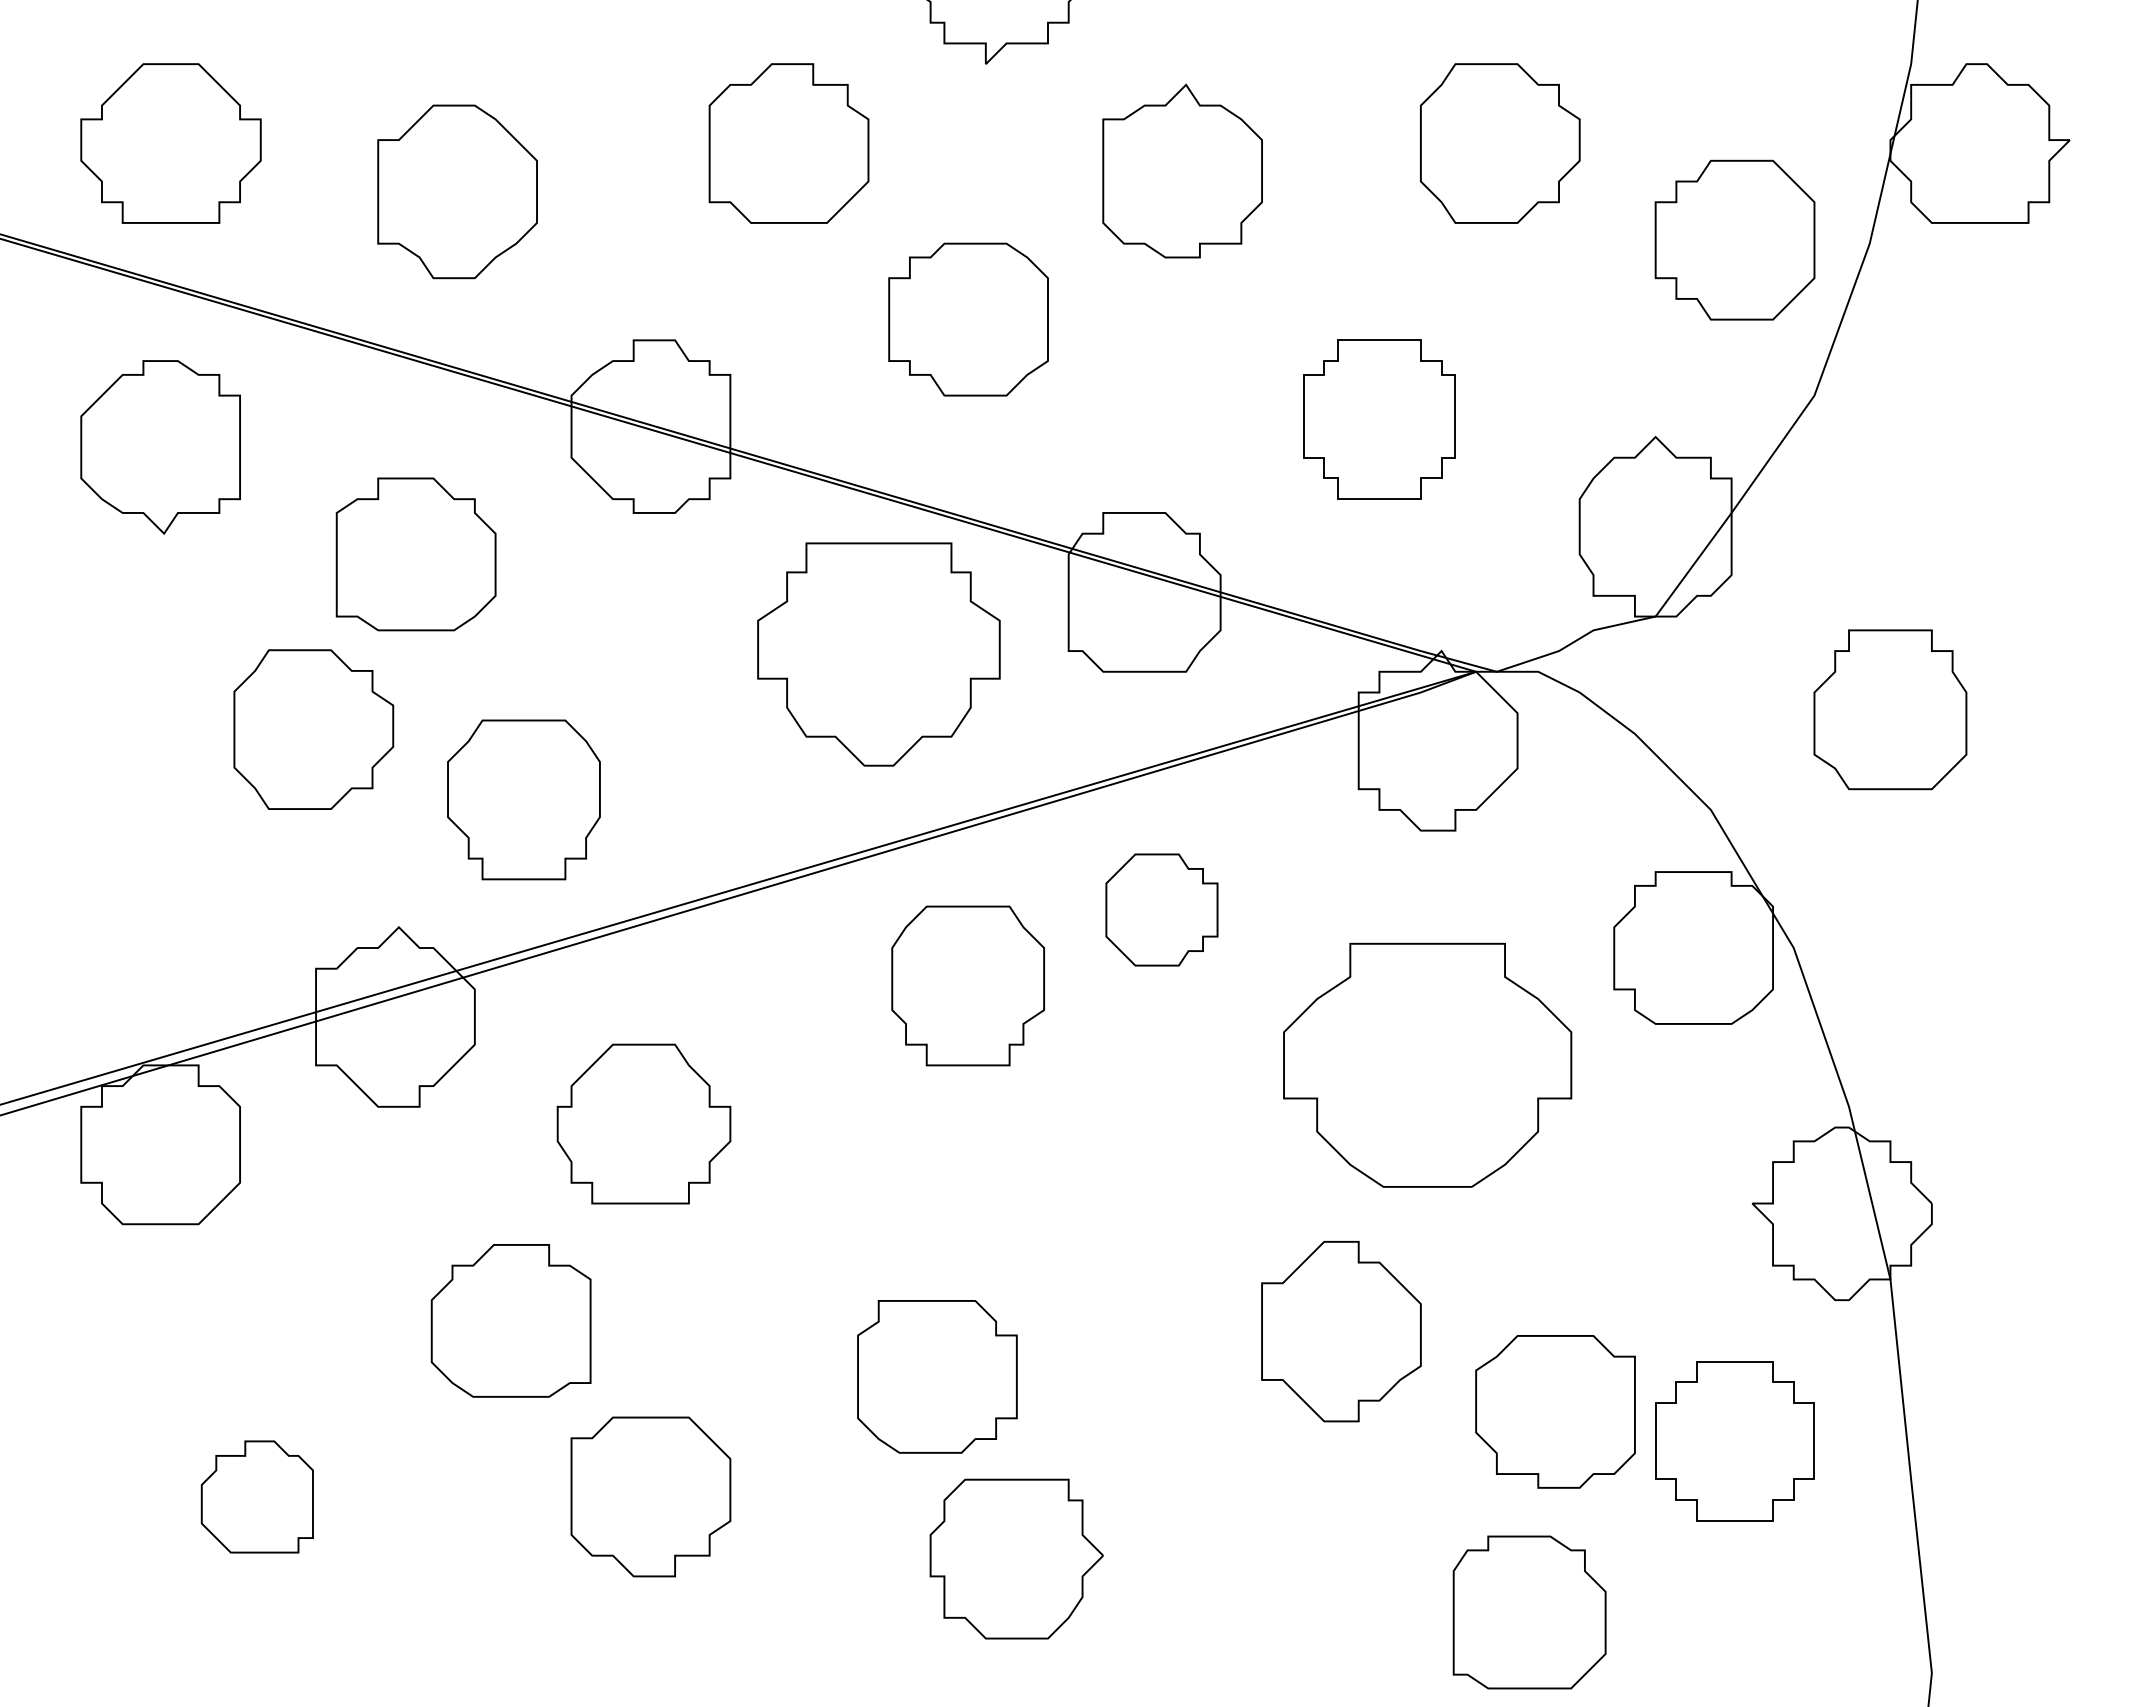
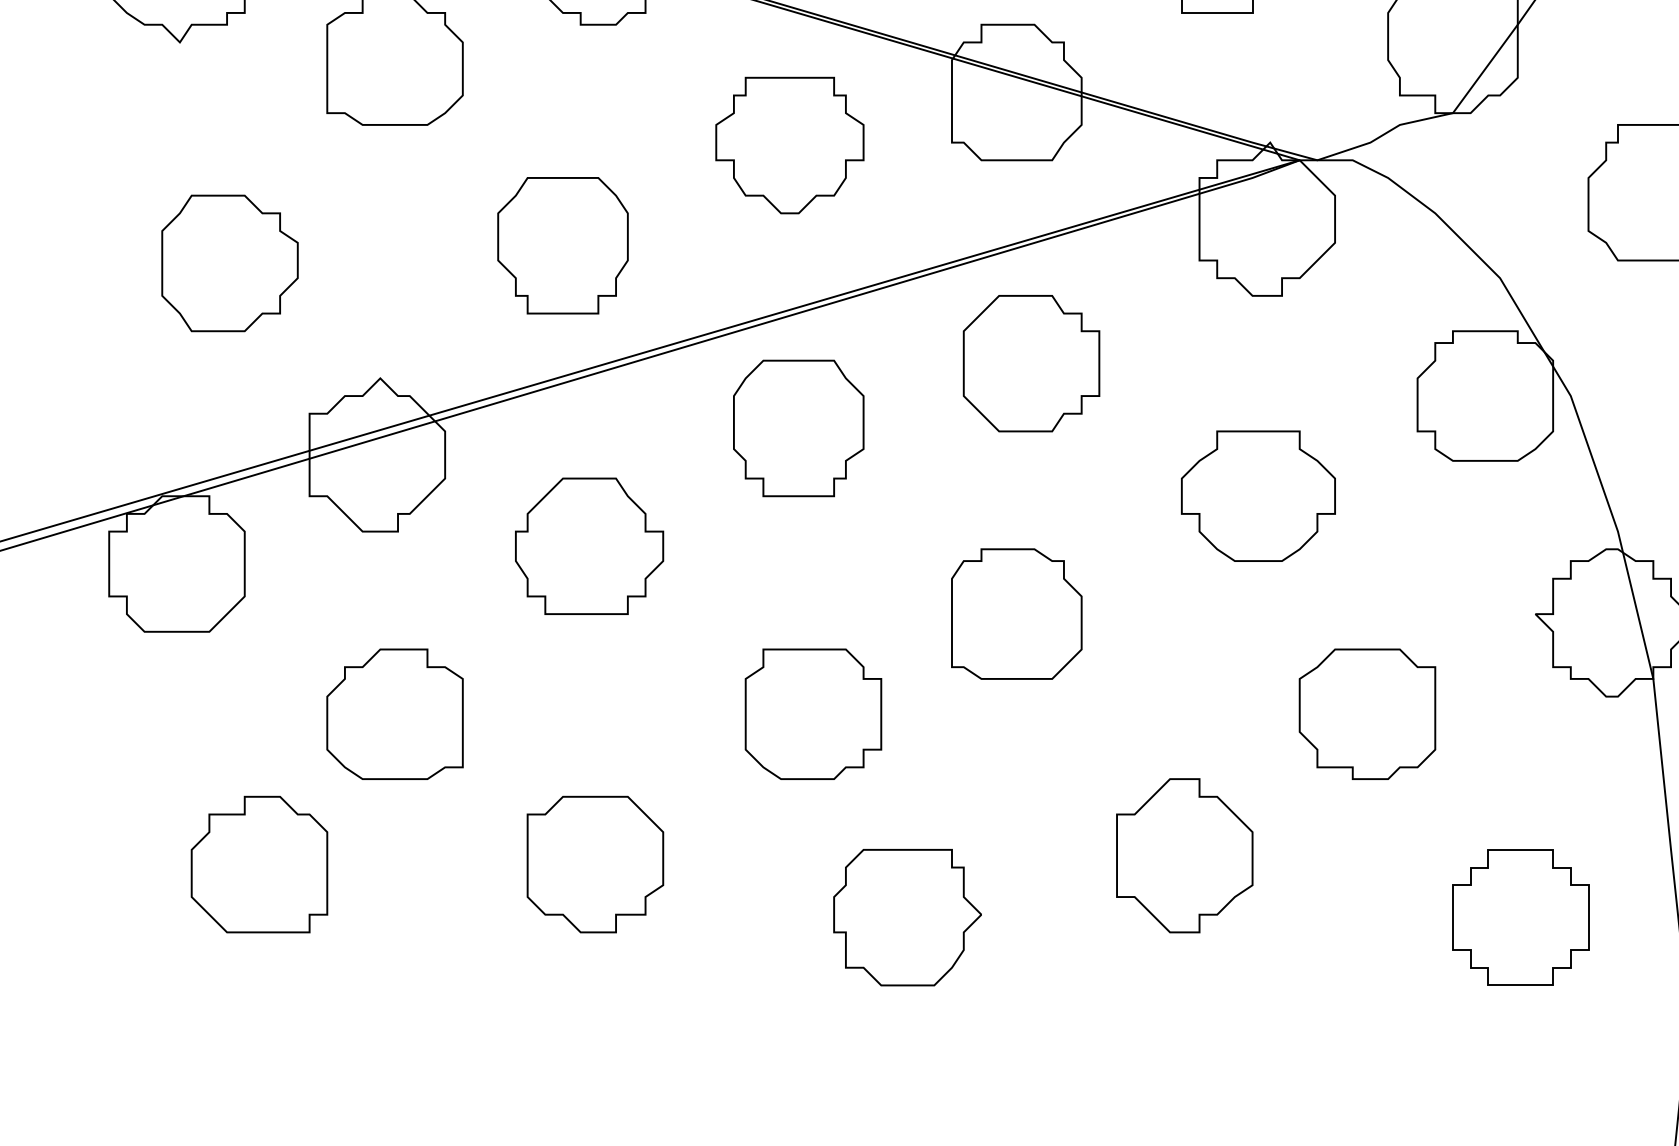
part: (878, 654) -> (789, 145), size x0.71
part: (313, 729) -> (229, 263), moved
part: (523, 799) -> (562, 245), moved
part: (1161, 909) -> (1031, 363), size x1.43
part: (967, 985) -> (798, 428), moved
part: (1427, 1065) -> (1258, 496), size x0.62
part: (510, 1320) -> (394, 713), moved
part: (1341, 1331) -> (1184, 855), moved
part: (937, 1376) -> (813, 713), moved
part: (1555, 1411) -> (1367, 713), moved
part: (1734, 1441) -> (1520, 917), moved
part: (257, 1496) -> (259, 864), size x1.43
part: (1529, 1612) -> (1016, 614), moved

